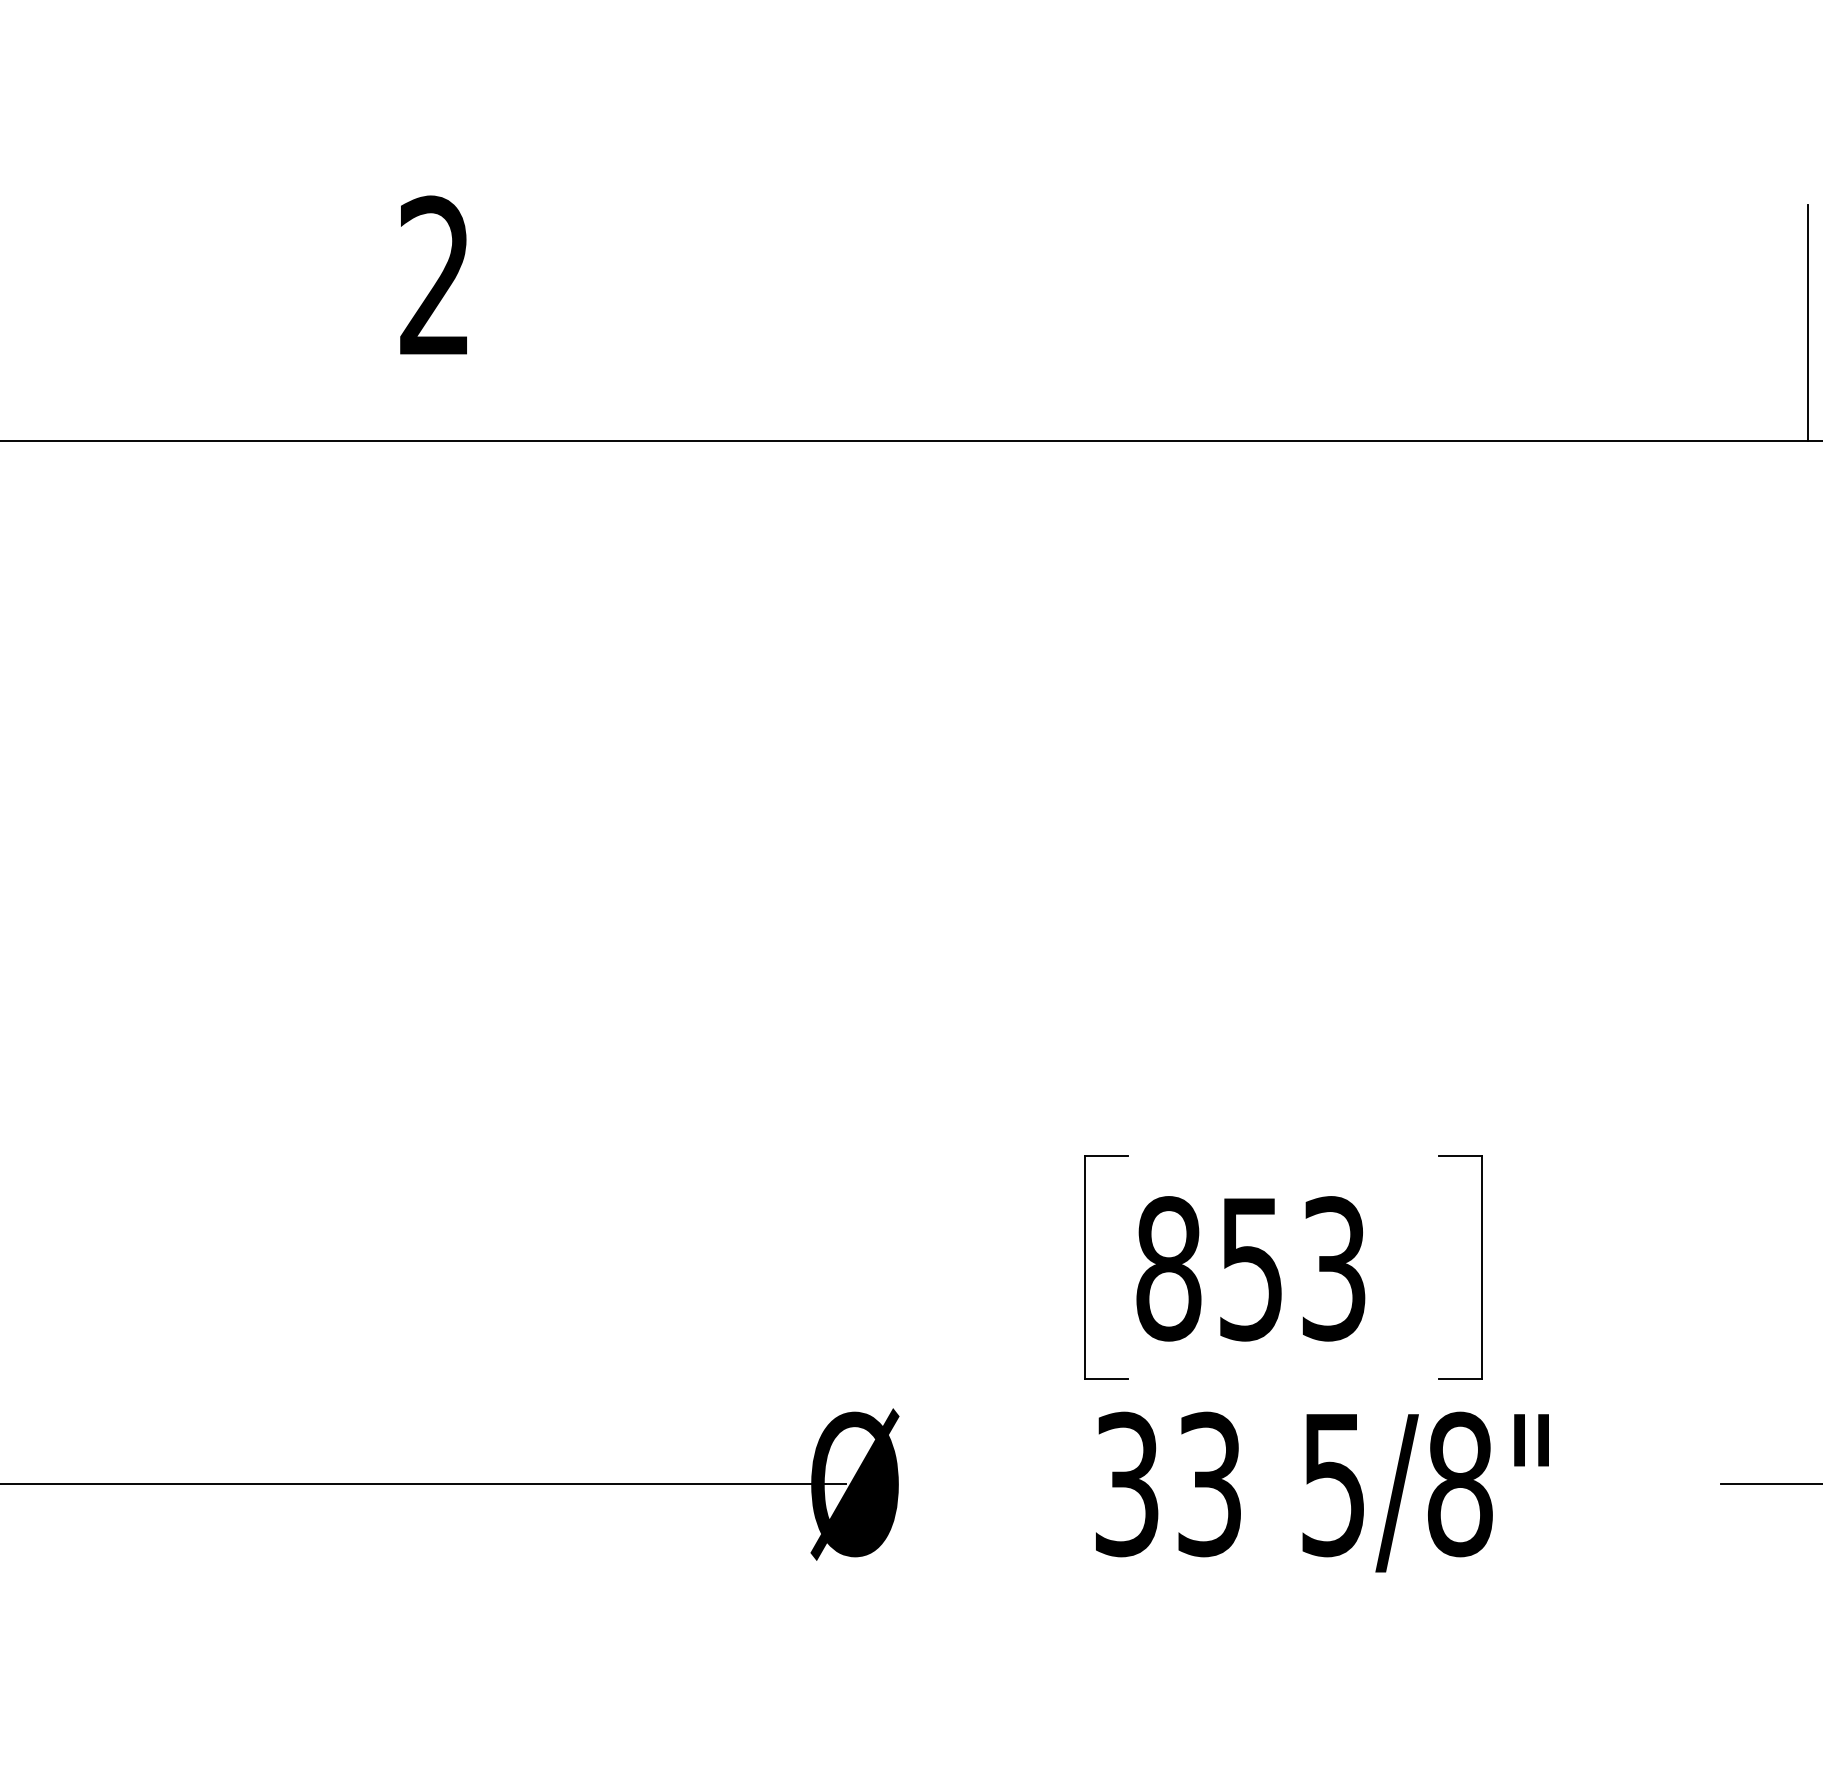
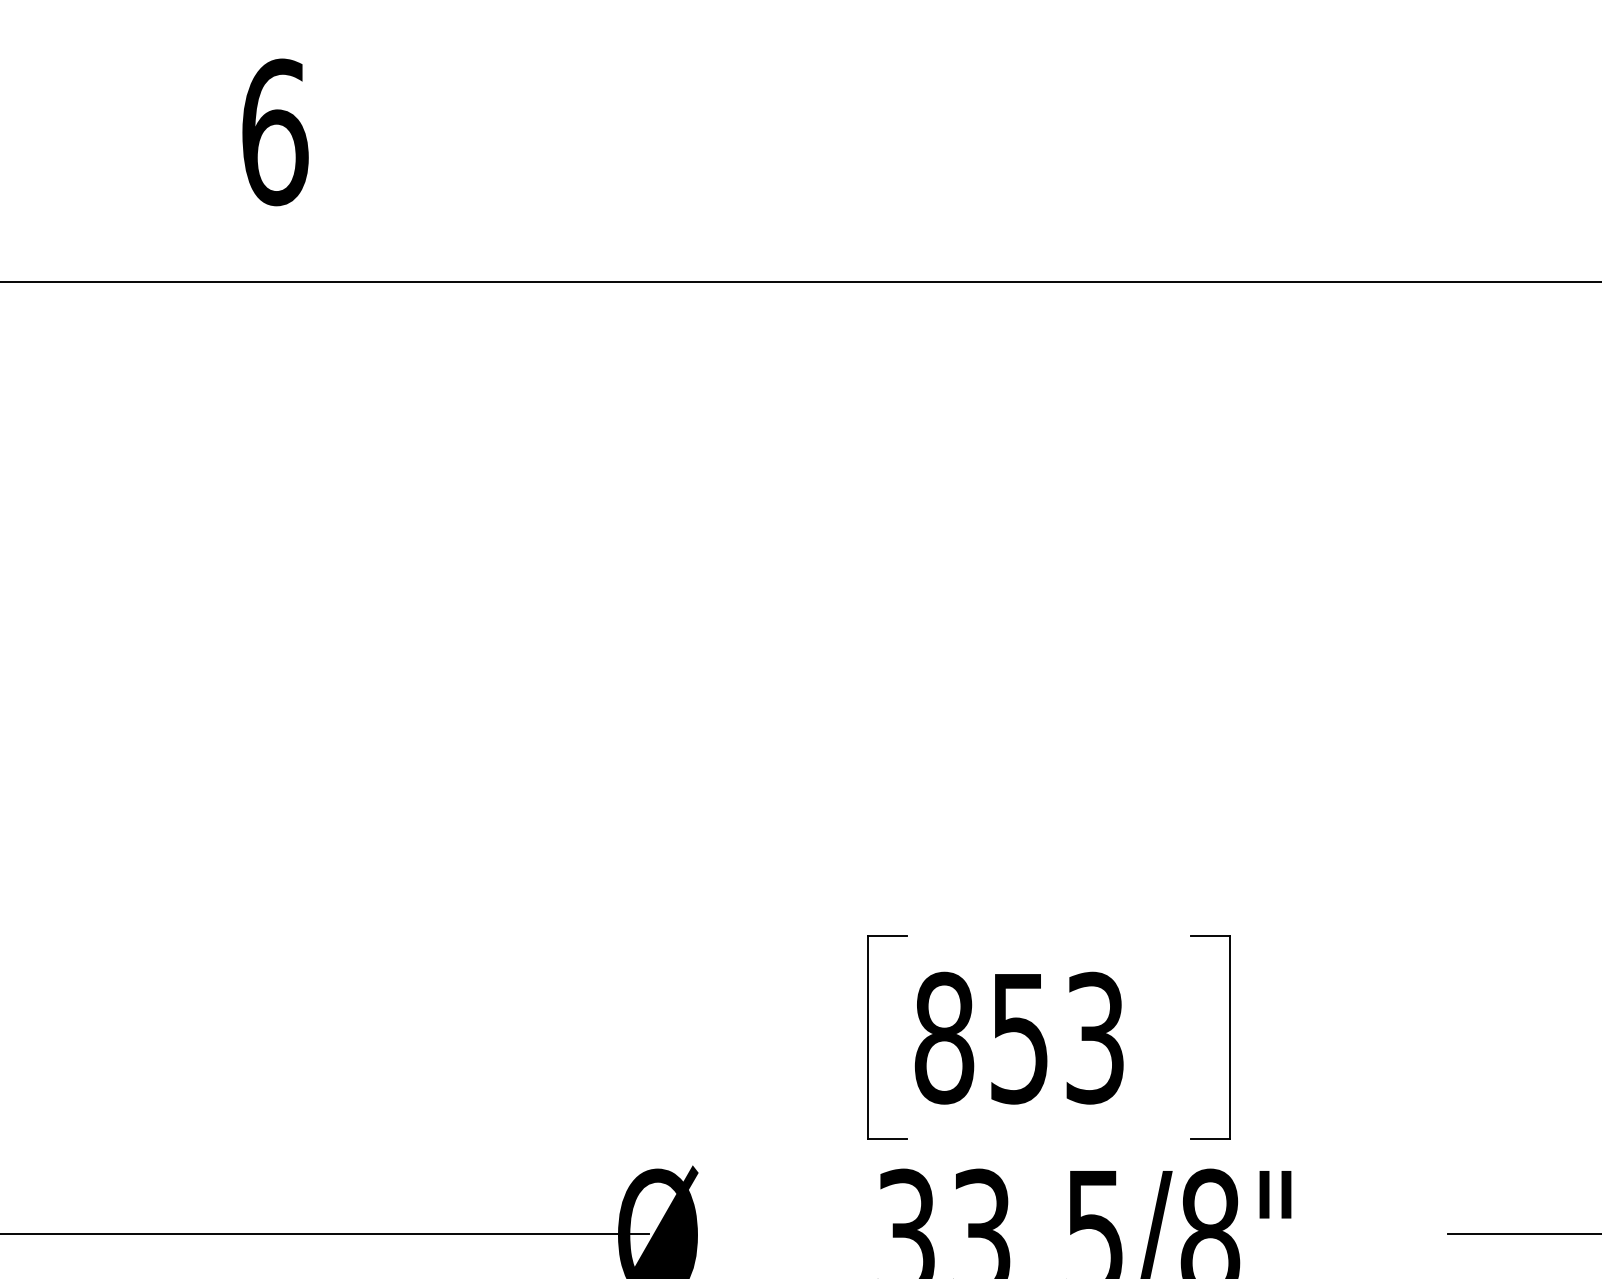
text: (435, 276) -> (275, 132), 2 -> 6
line: (1808, 322) -> (1528, 174), removed

